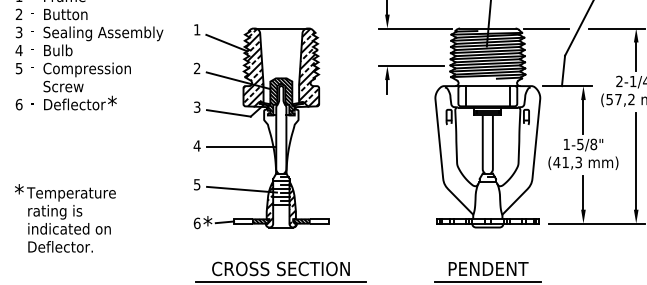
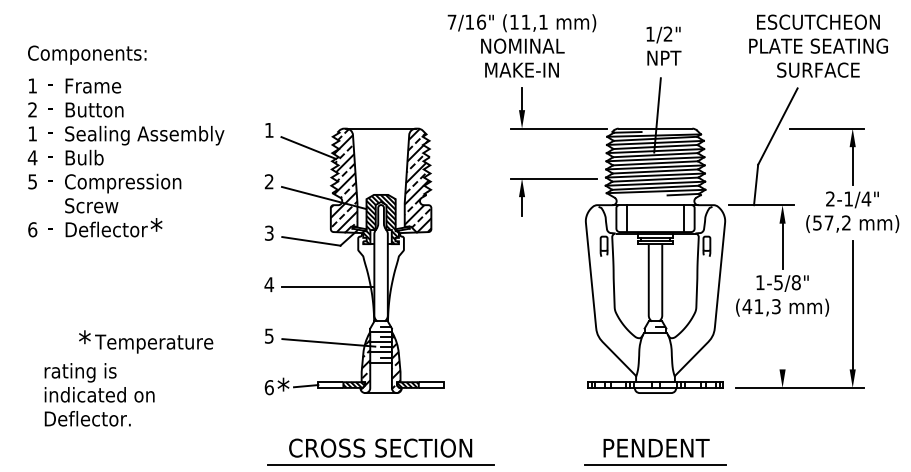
line: (546, 28) -> (733, 128), removed
text: (19, 32) -> (32, 133), 3 -> 1
text: (65, 192) -> (146, 341), moved
line: (583, 192) -> (782, 346), removed

